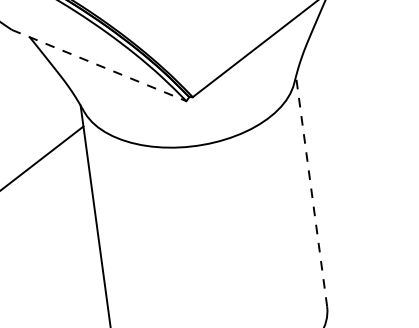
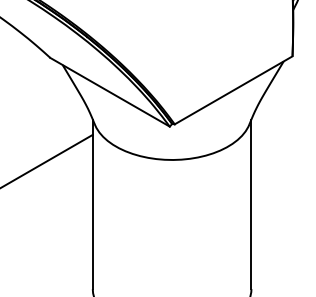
line: (99, 65) -> (110, 92), dashed -> solid
line: (311, 191) -> (251, 204), dashed -> solid

